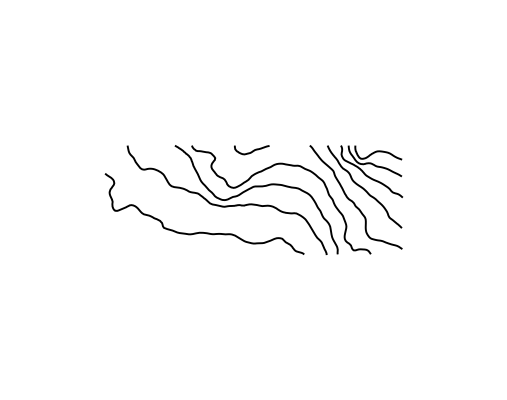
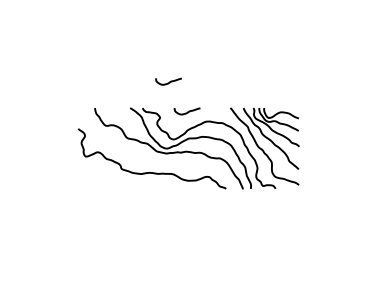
curve: (227, 110) -> (169, 81), added

